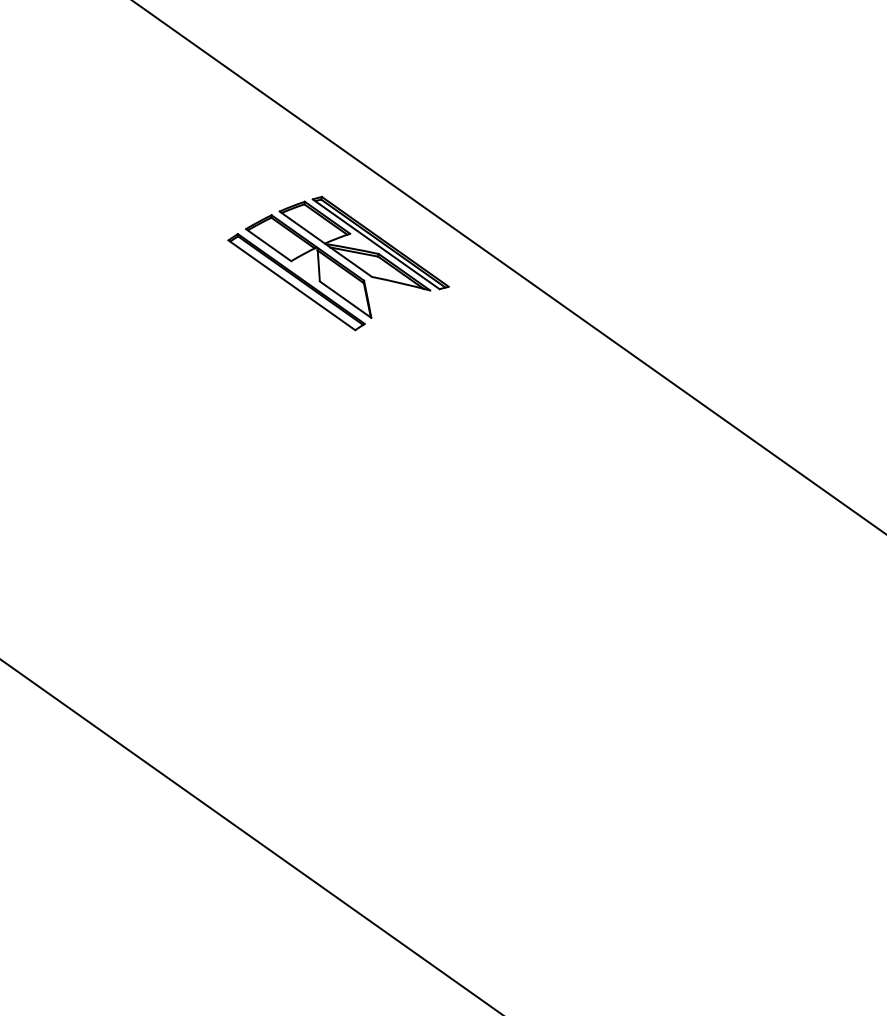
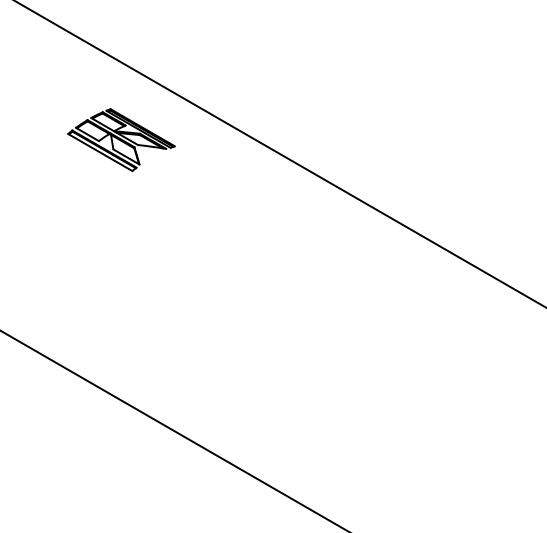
part: (338, 264) -> (121, 140), moved

